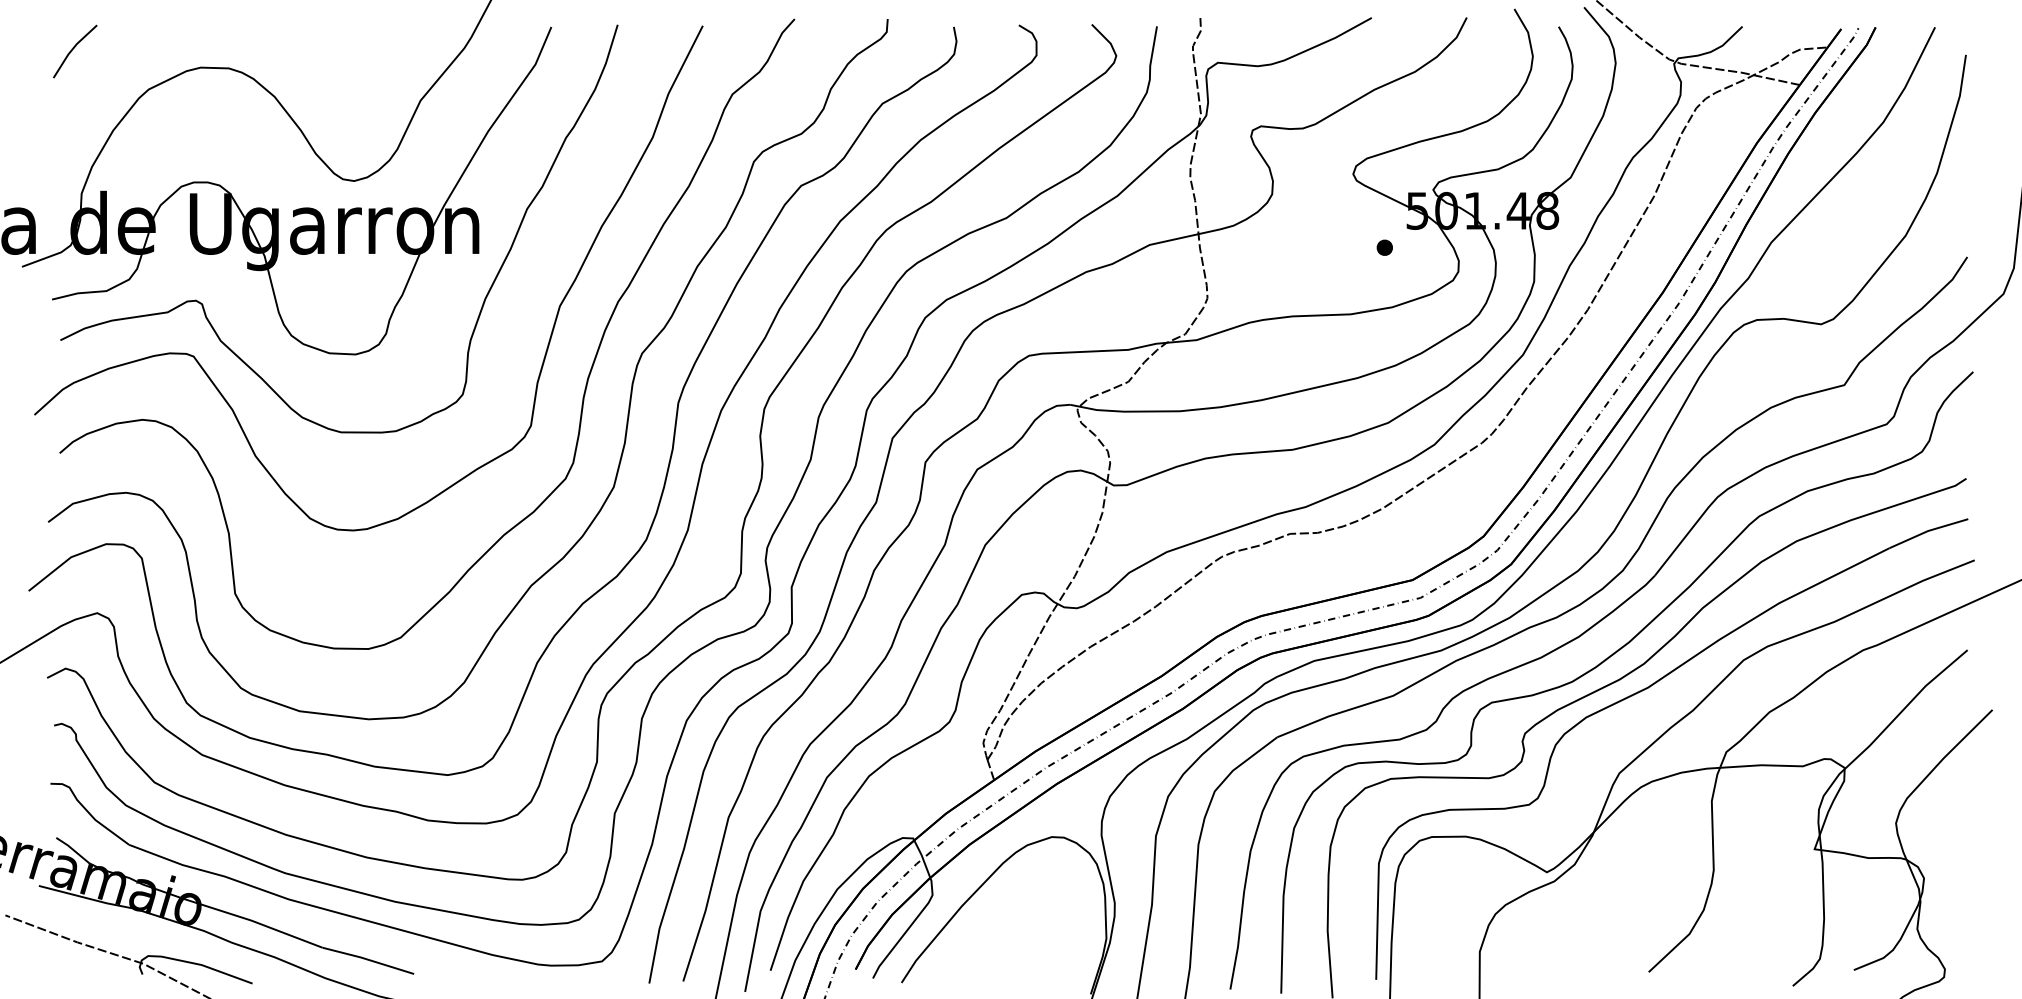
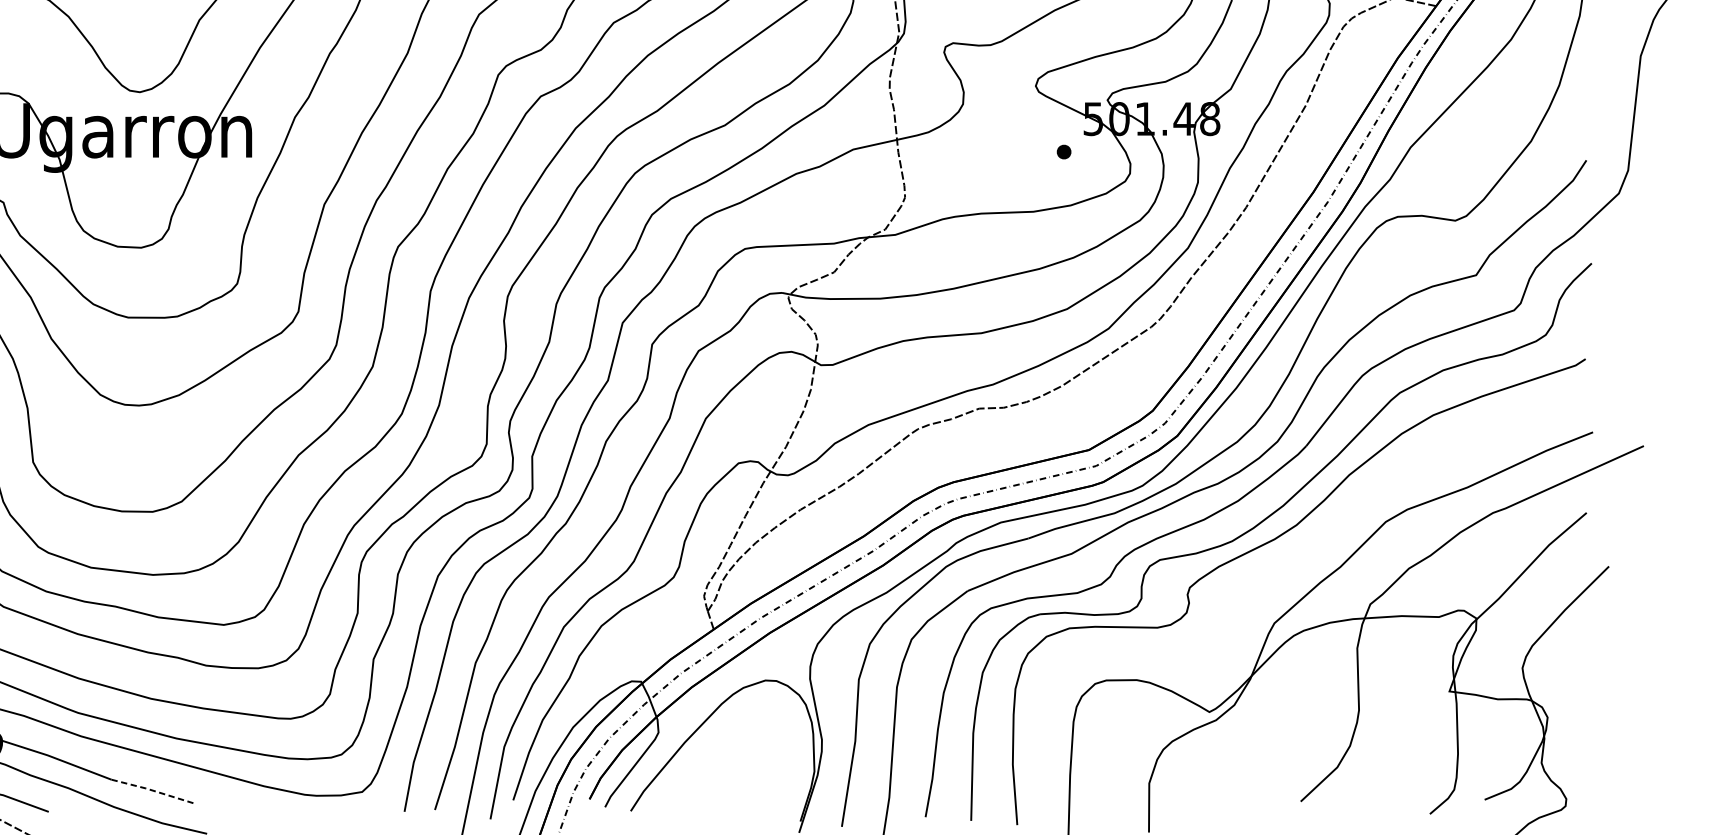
part: (1642, 691) -> (1295, 549), removed
line: (368, 959) -> (152, 790), solid -> dashed

